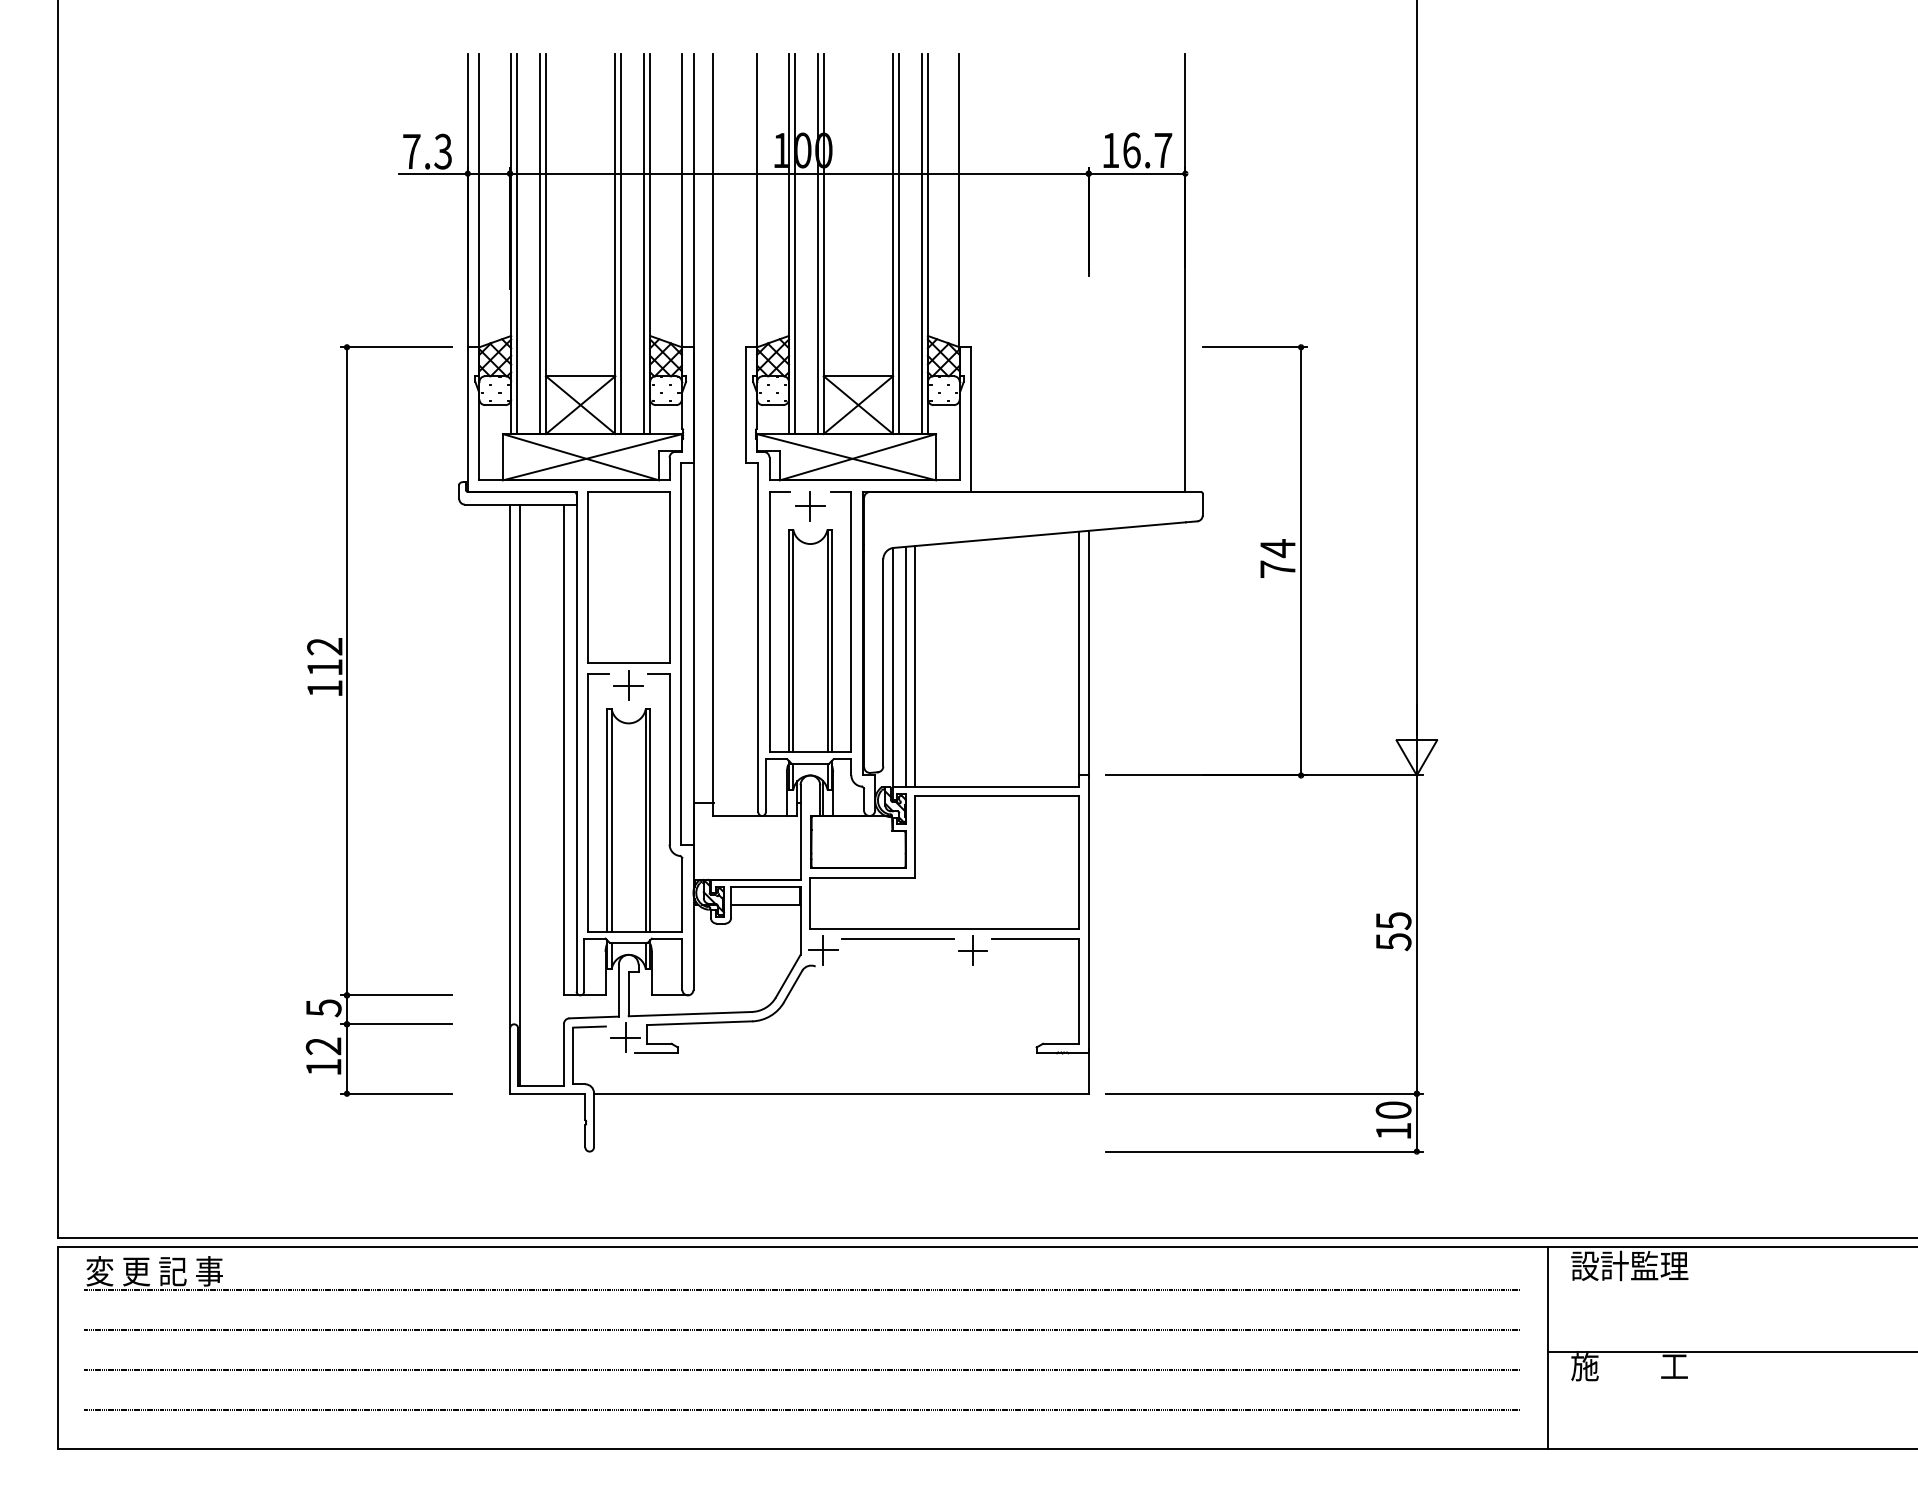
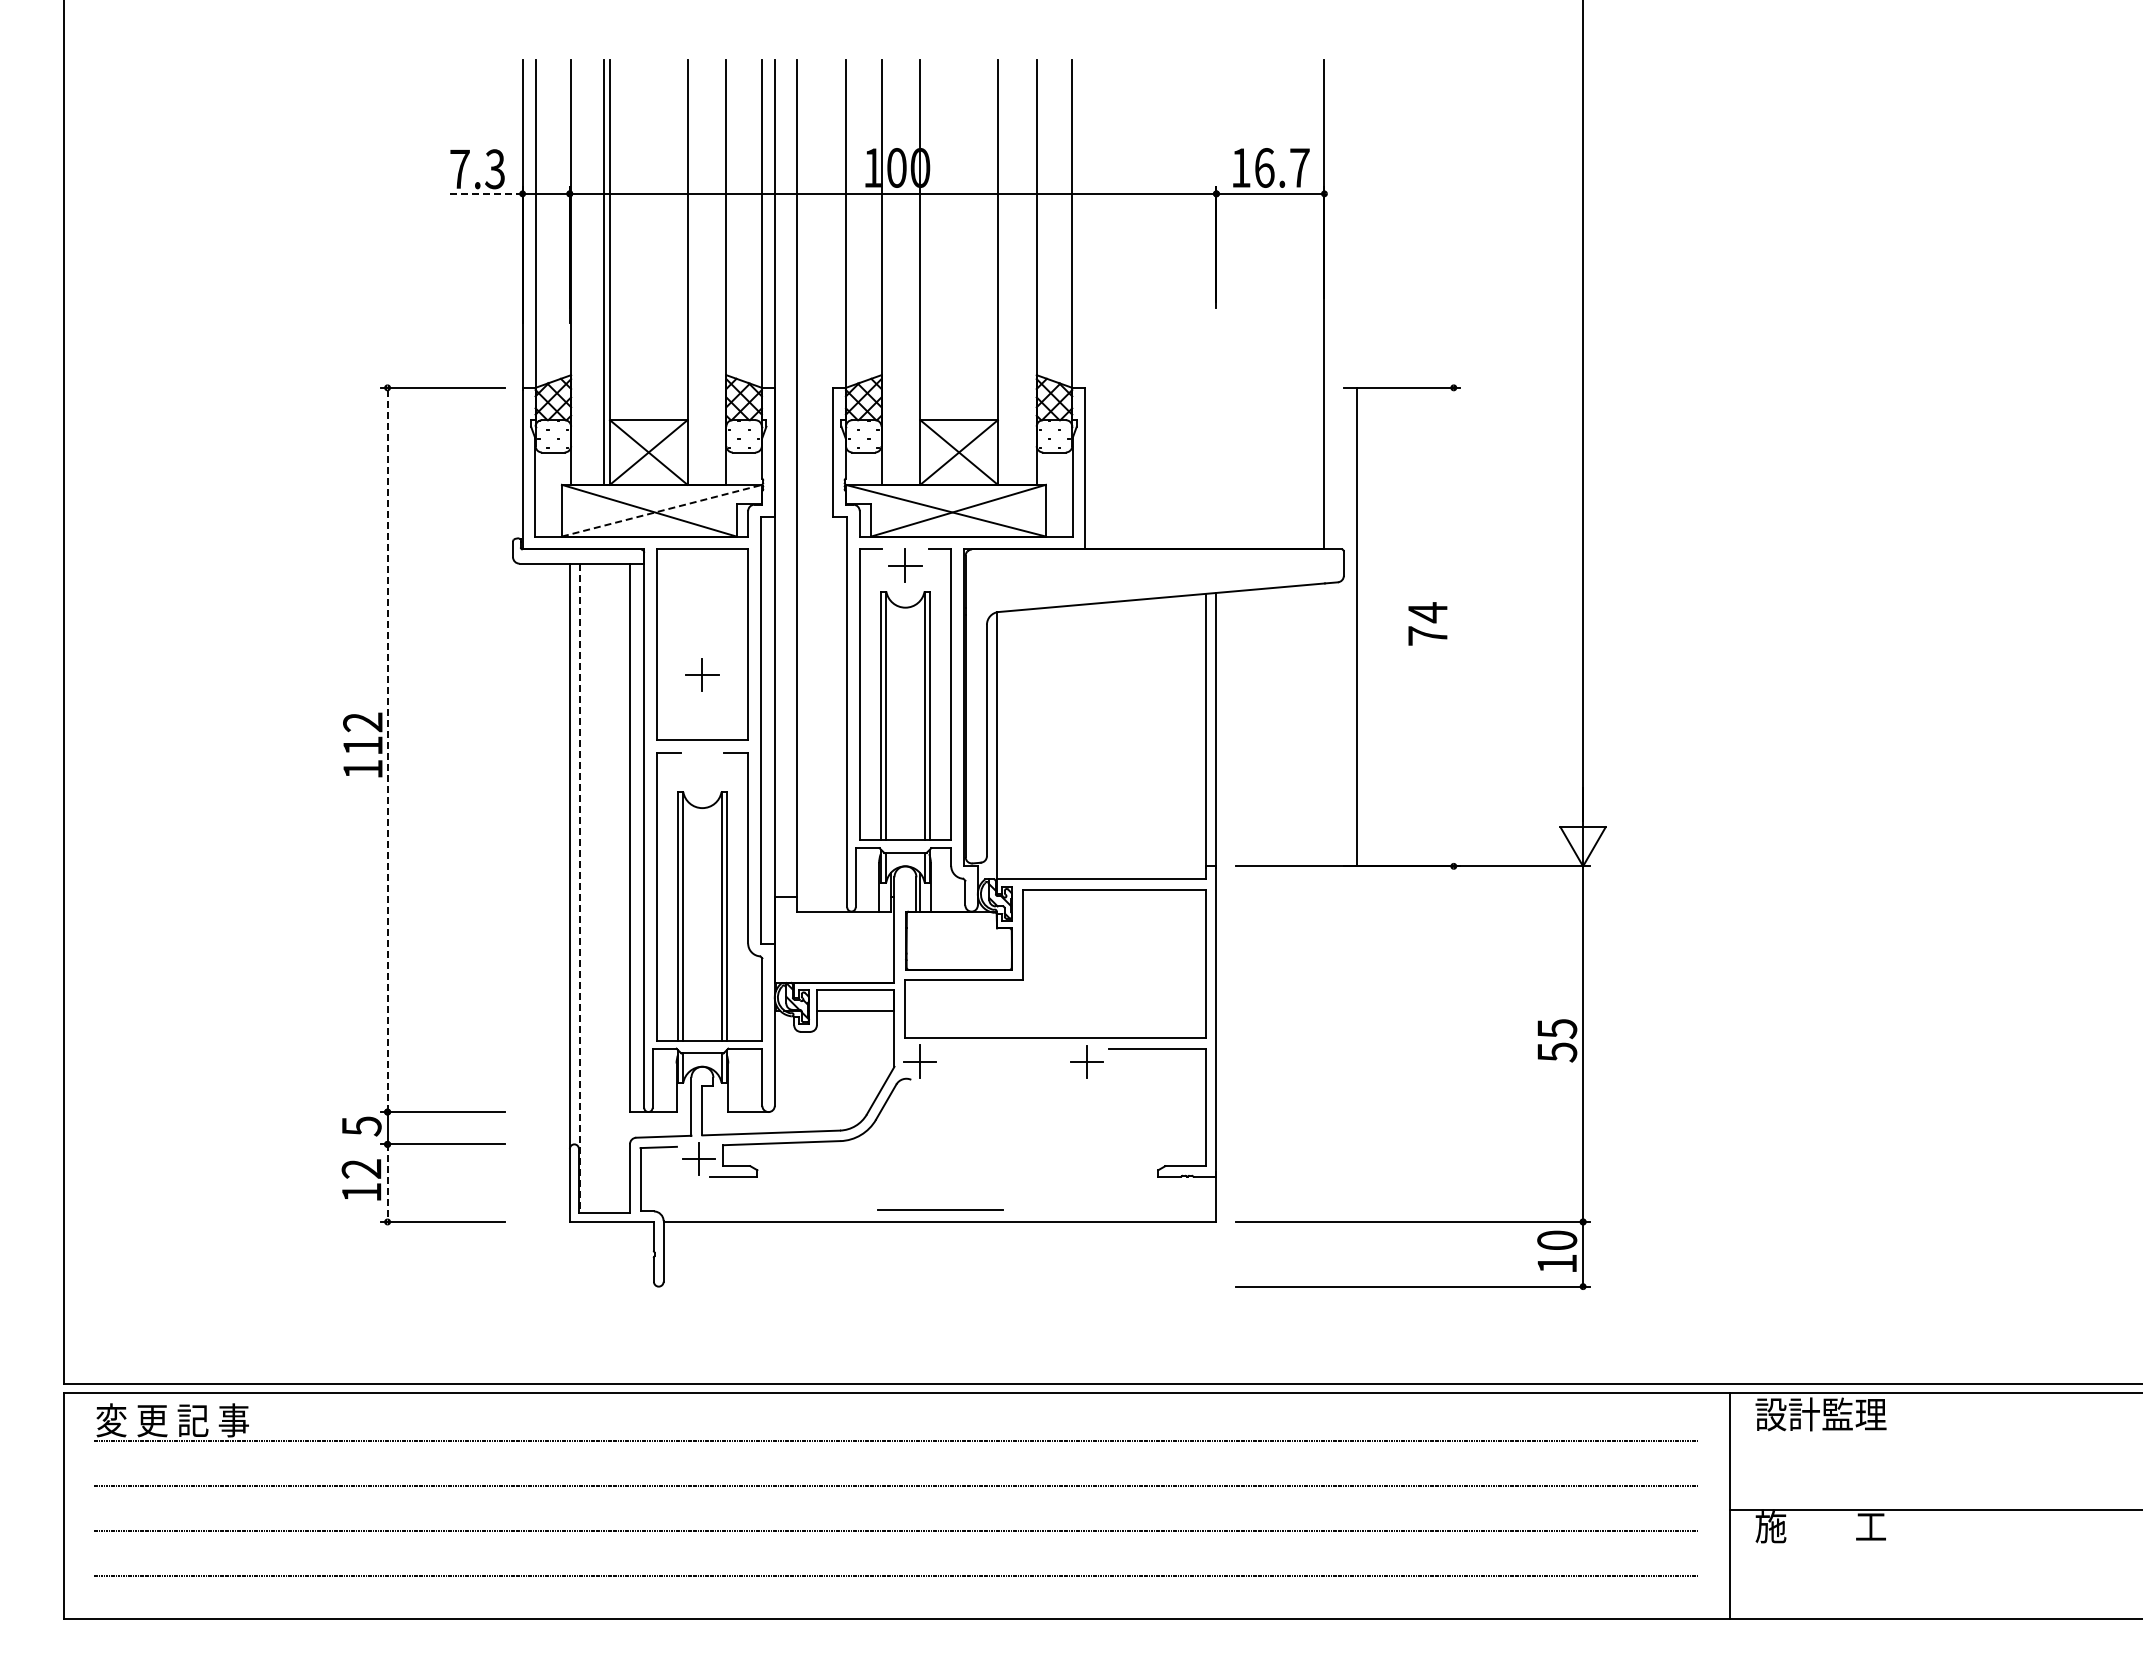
line: (432, 173) -> (483, 193), solid -> dashed
line: (516, 243) -> (577, 271), removed
line: (621, 243) -> (694, 271), removed
line: (643, 243) -> (719, 271), removed
line: (795, 243) -> (888, 271), removed
line: (817, 243) -> (913, 271), removed
line: (899, 243) -> (1004, 271), removed
line: (922, 243) -> (1030, 271), removed
line: (592, 457) -> (662, 510), solid -> dashed
line: (1300, 560) -> (1356, 626), moved
line: (905, 666) -> (1011, 744), removed
line: (915, 666) -> (1022, 744), removed
line: (346, 670) -> (387, 749), solid -> dashed
part: (628, 685) -> (702, 674), moved
line: (519, 795) -> (580, 888), solid -> dashed
line: (898, 938) -> (940, 1209), moved
line: (346, 1059) -> (387, 1183), solid -> dashed

